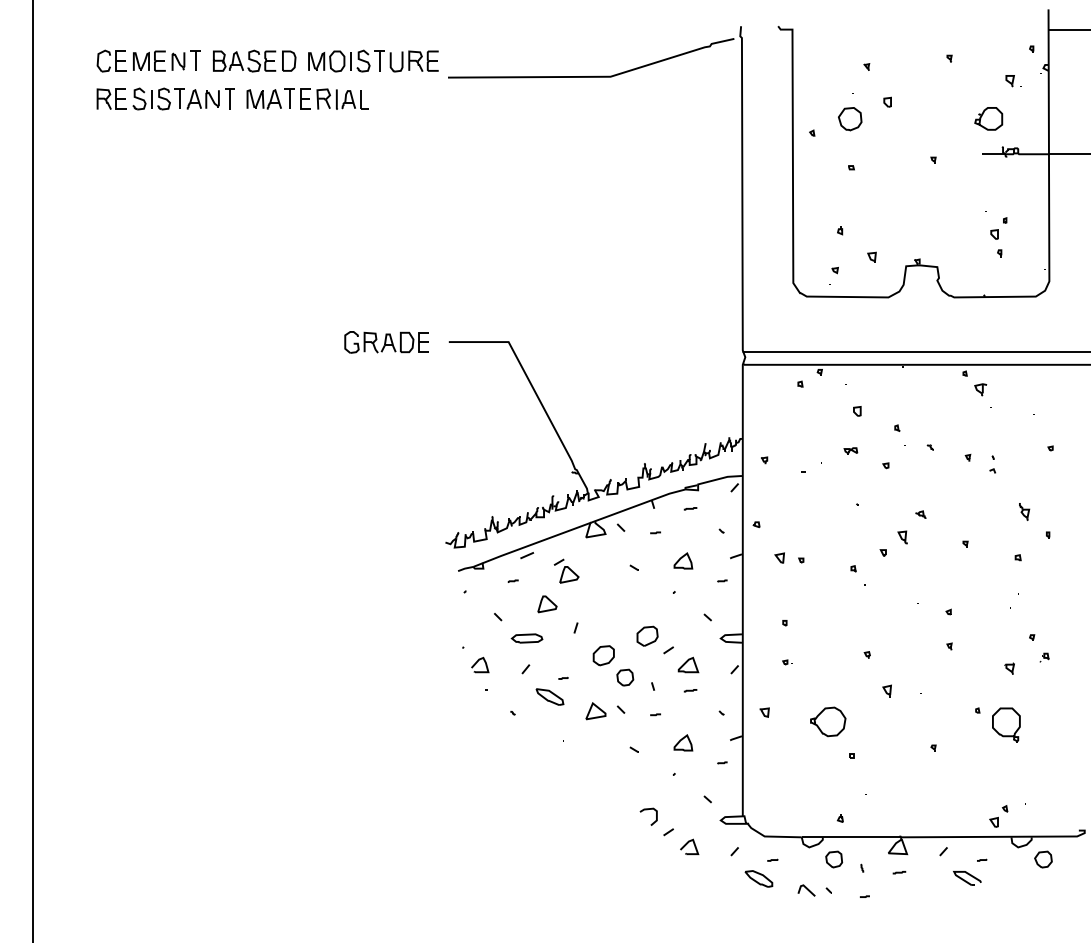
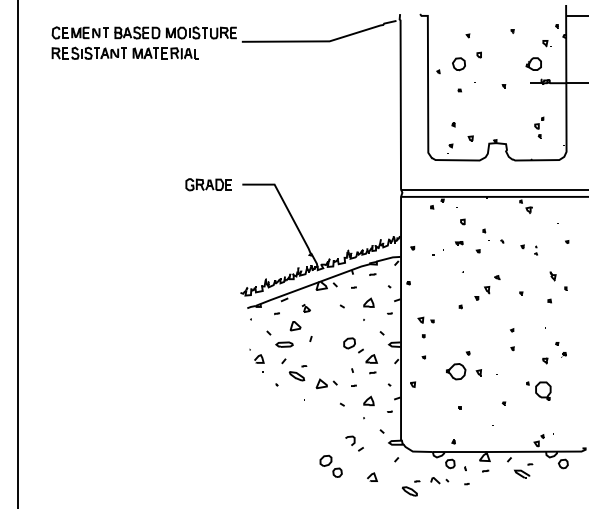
part: (788, 556) -> (425, 319), moved
part: (567, 571) -> (306, 308), size x0.6
part: (612, 665) -> (330, 466), moved
part: (828, 721) -> (456, 371), moved
part: (689, 845) -> (372, 476), moved
part: (760, 873) -> (410, 488), moved

